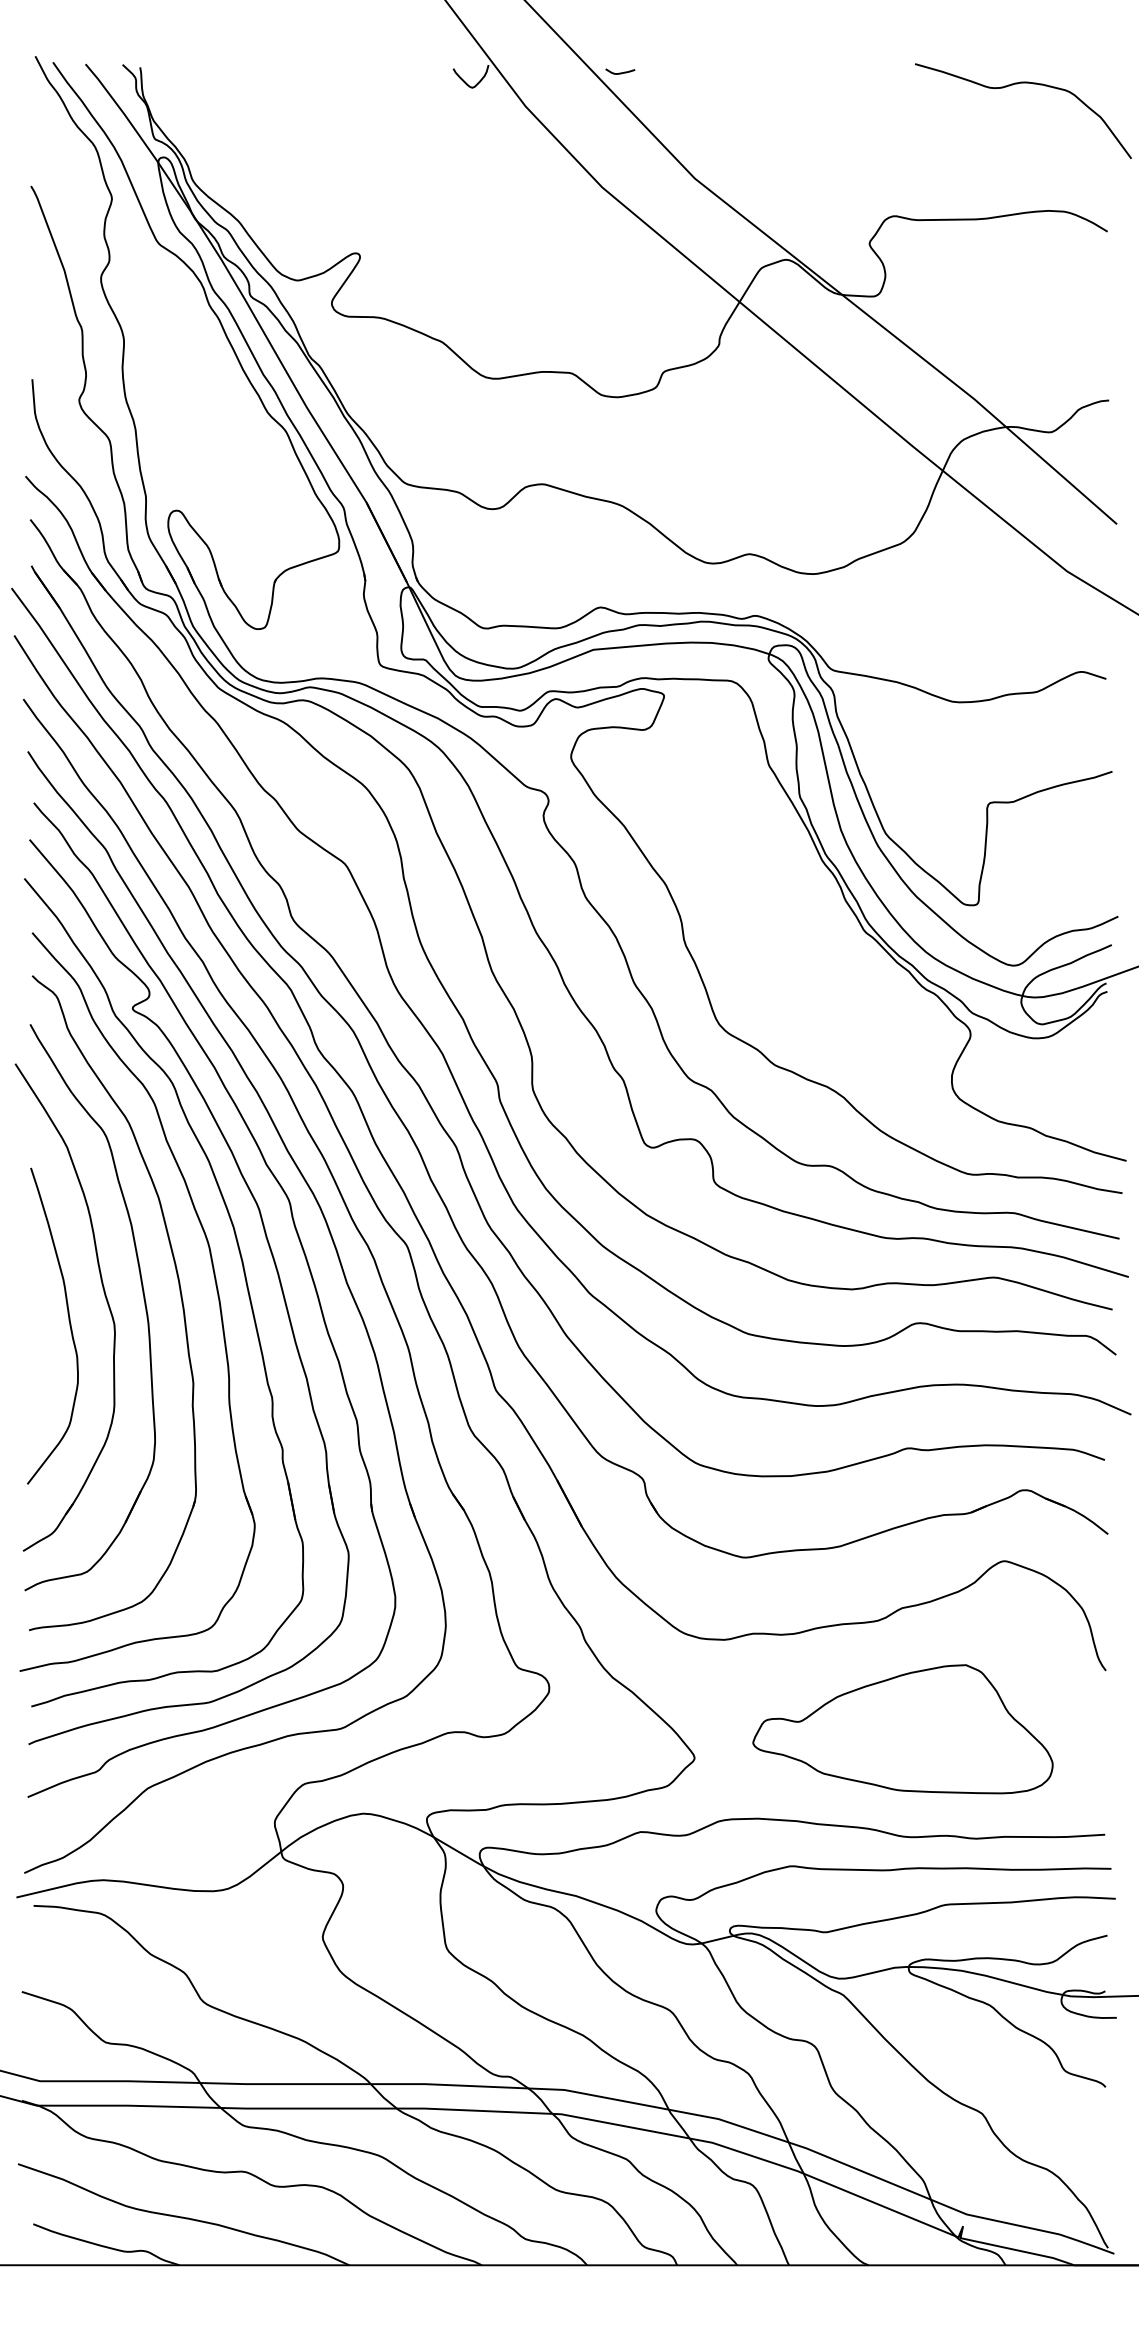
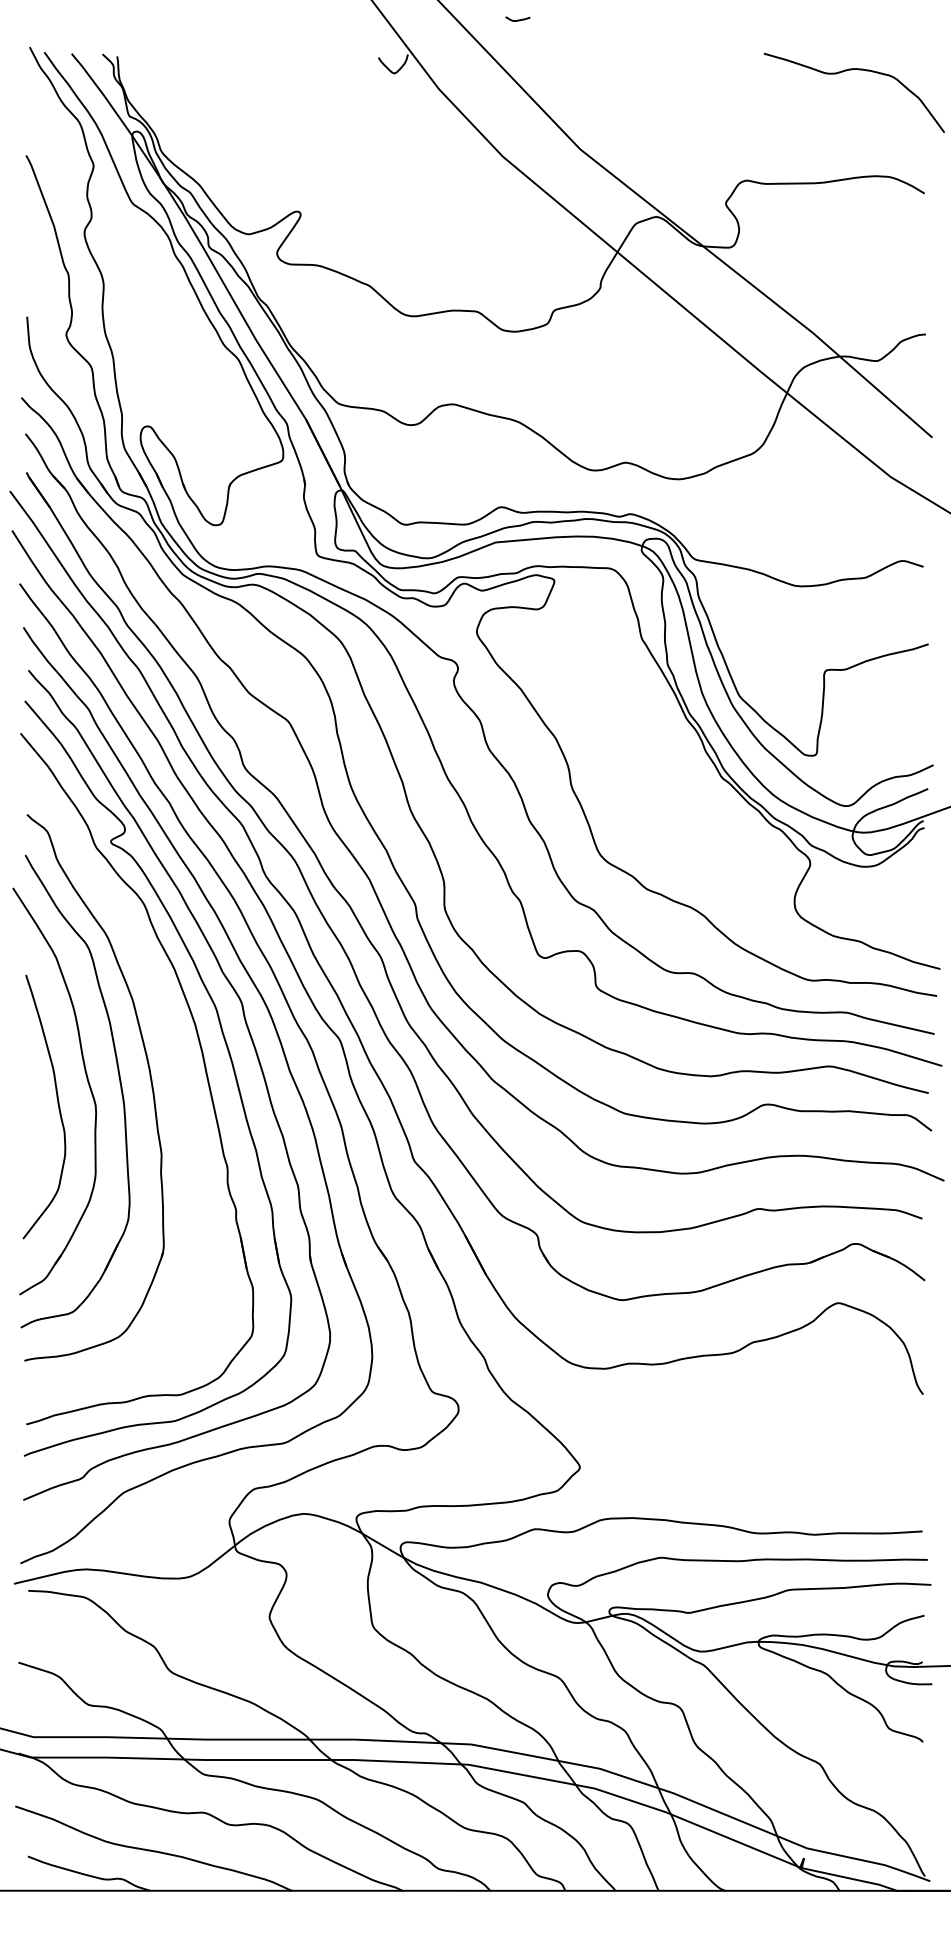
curve: (620, 72) -> (518, 19), moved
part: (215, 1286) -> (180, 1073), removed
part: (902, 1729) -> (753, 1443), removed

